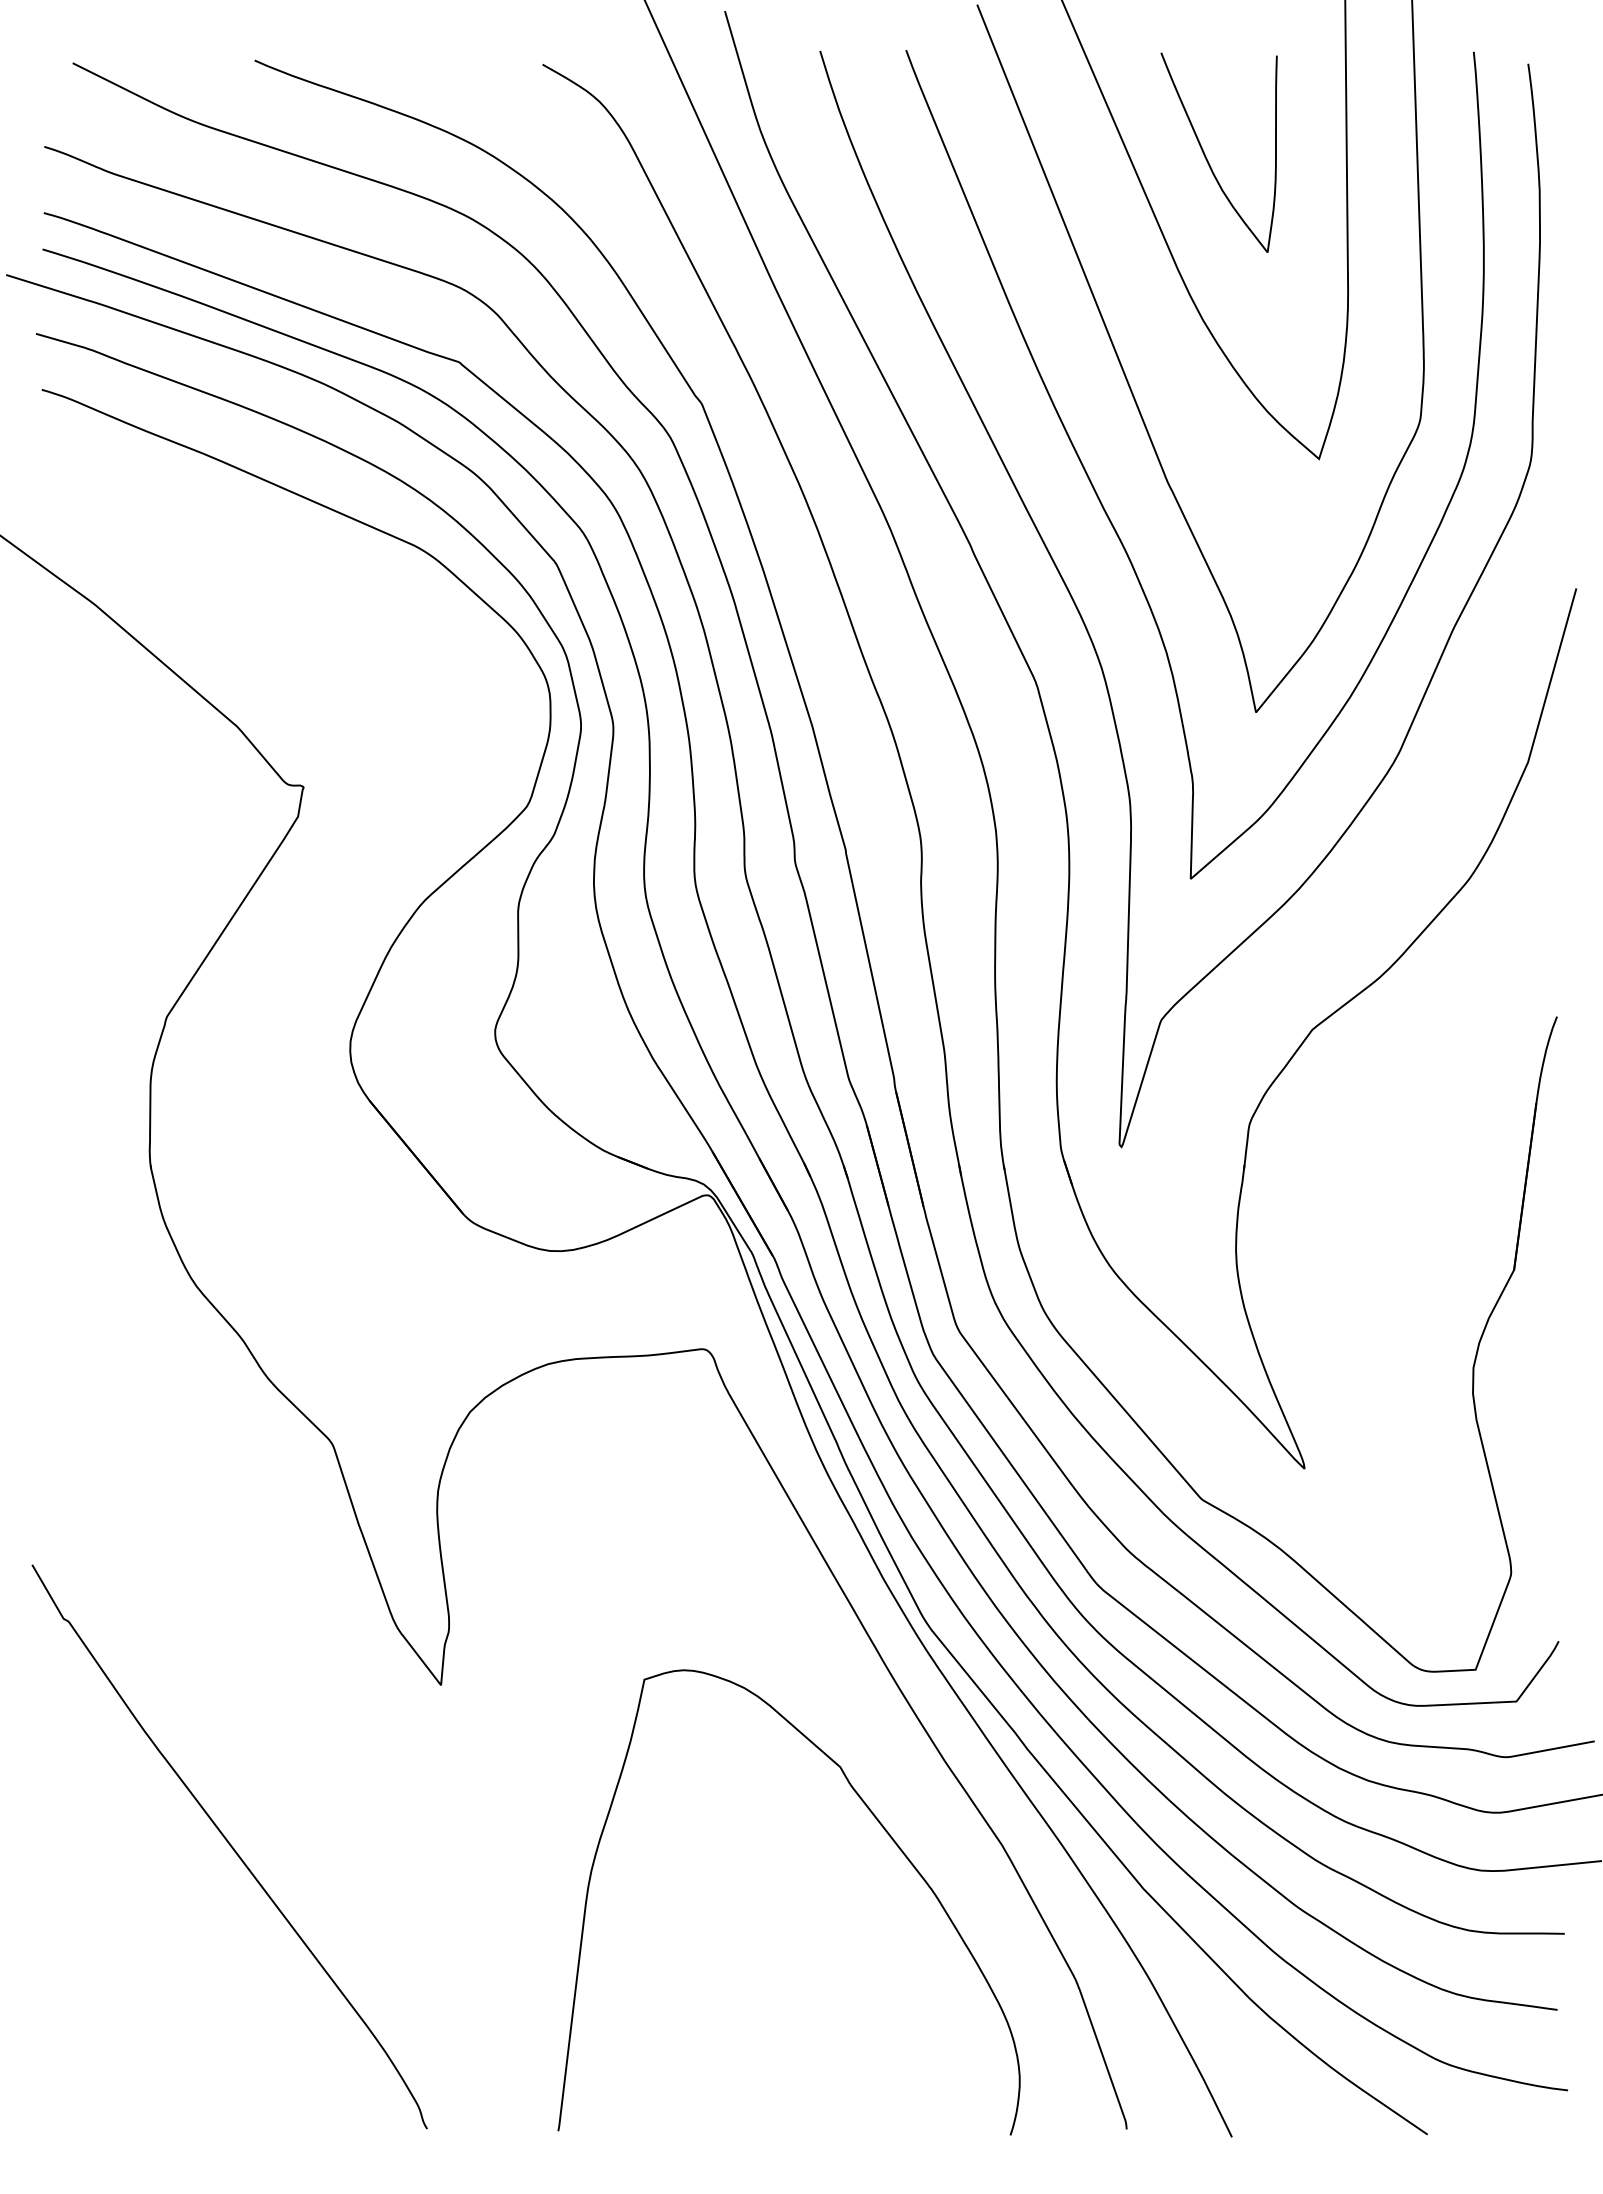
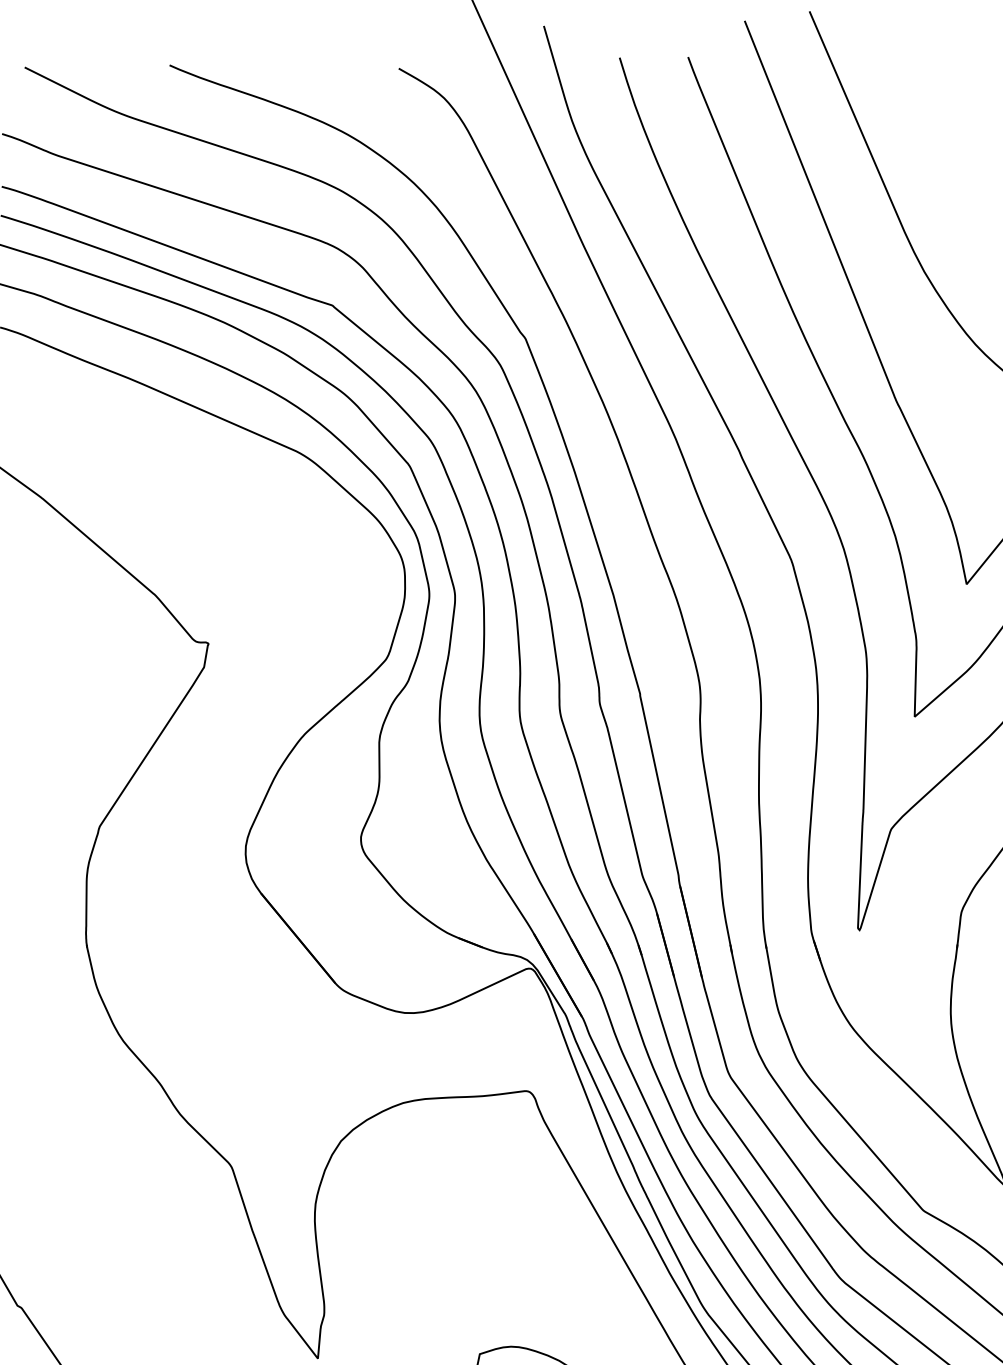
curve: (1207, 158) -> (928, 143), removed

